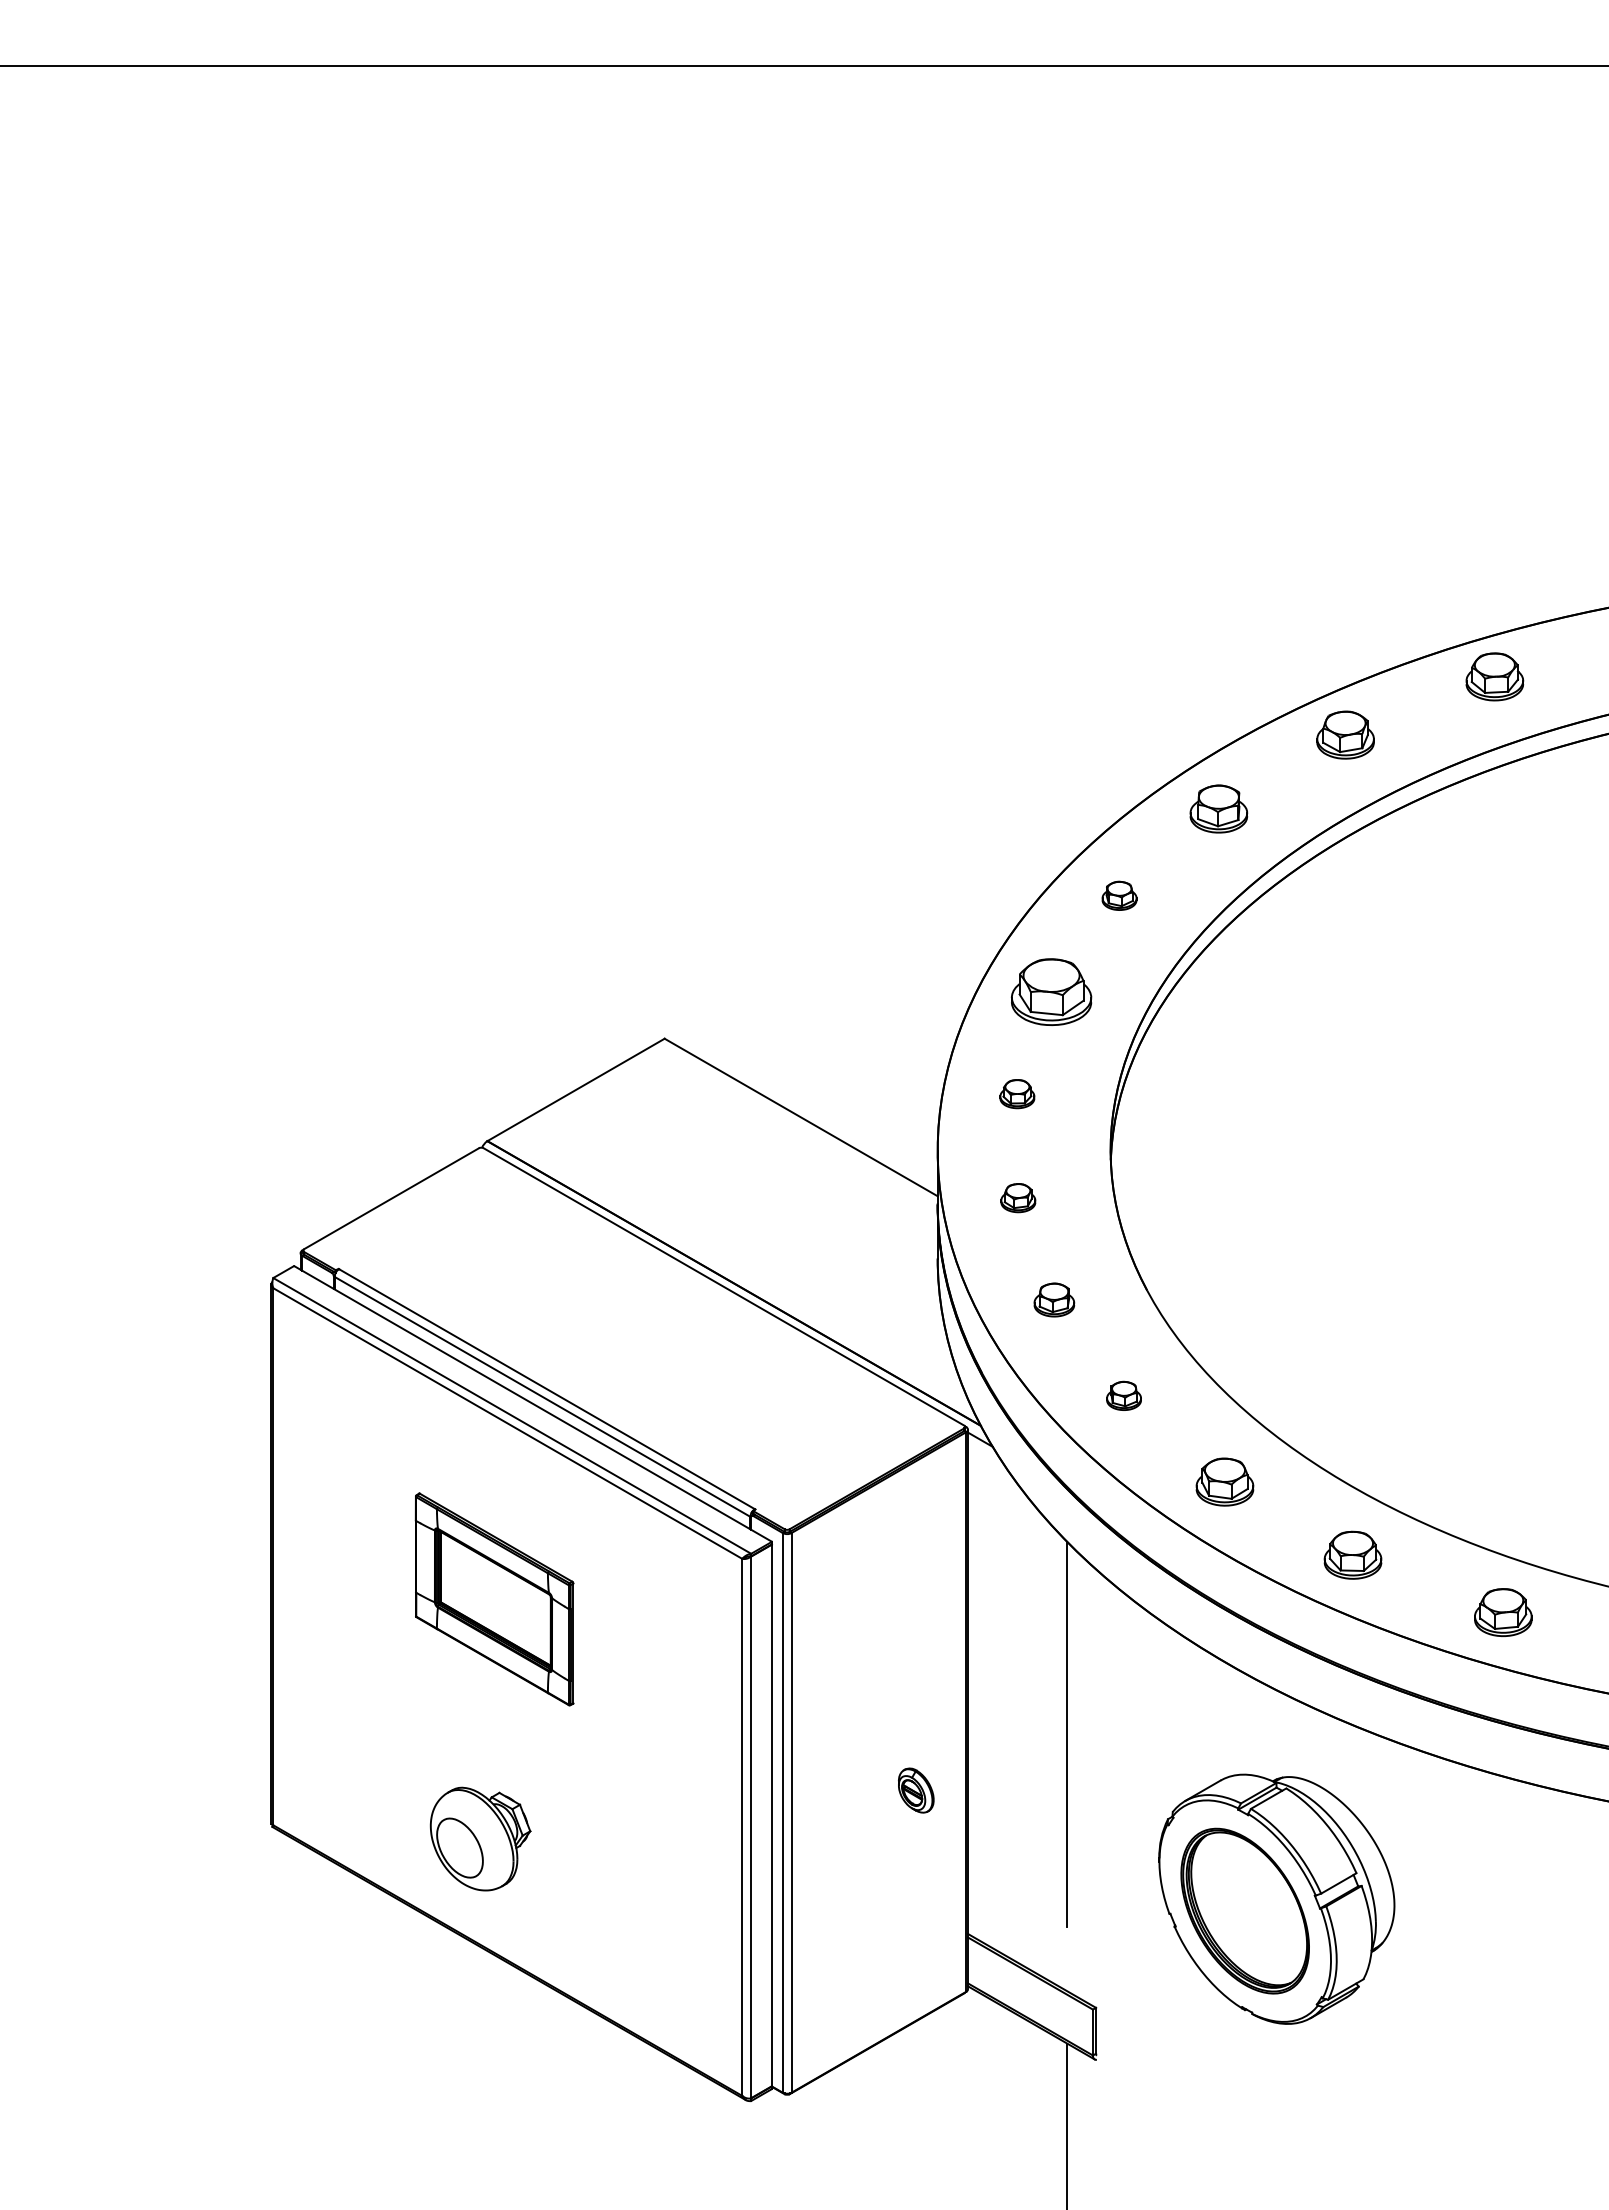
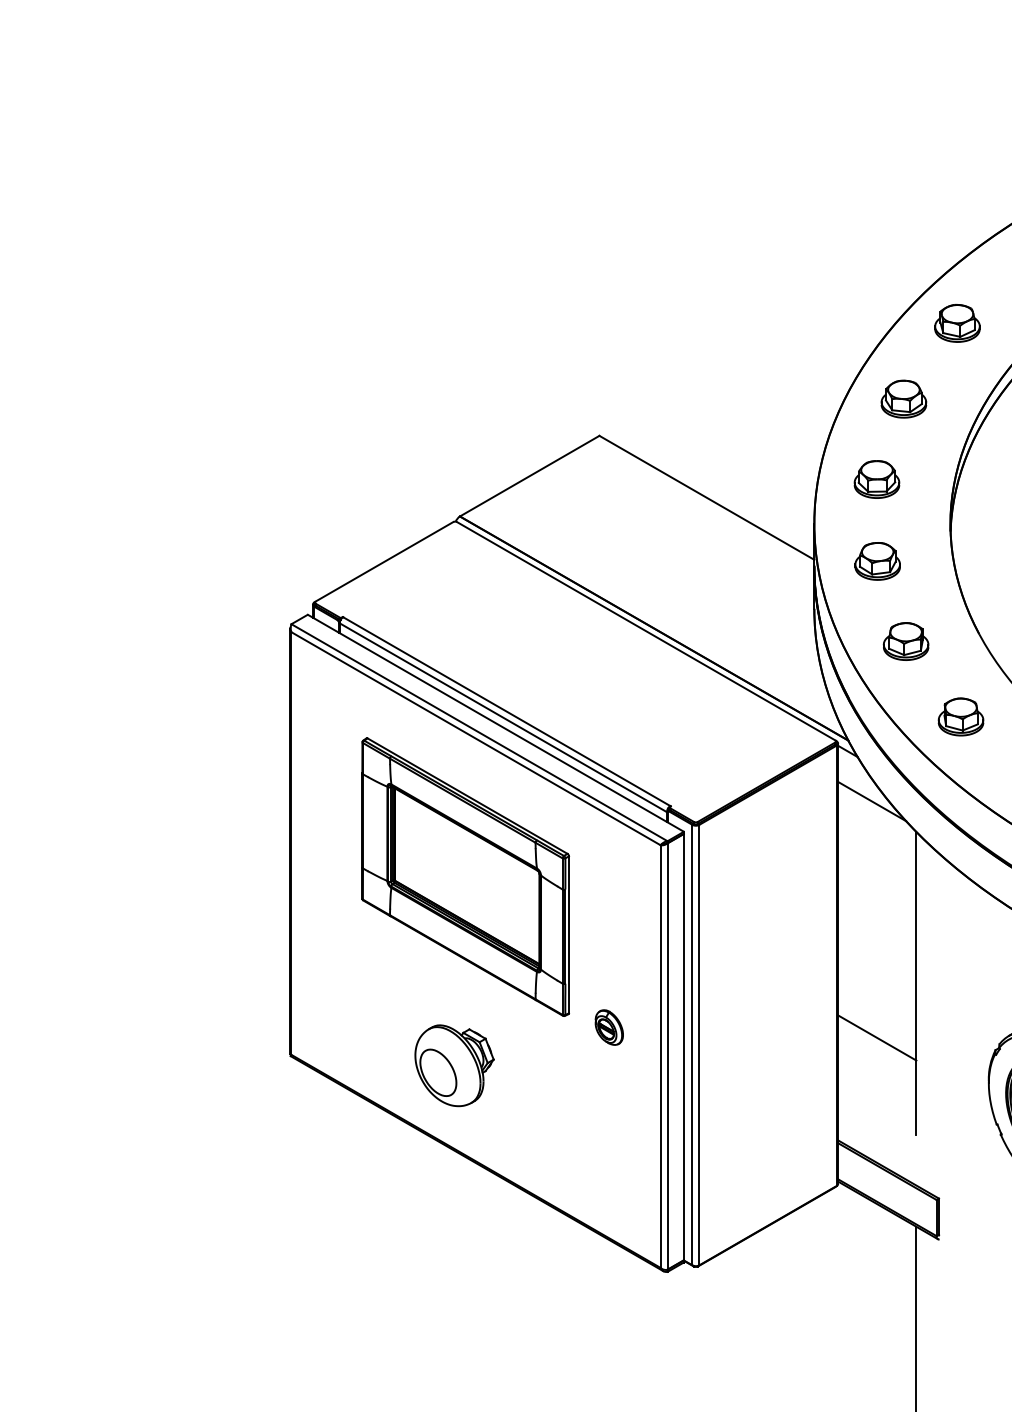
part: (1119, 895) -> (957, 323), size x1.67
part: (1051, 991) -> (903, 398), size x0.71
part: (1017, 1093) -> (877, 478), size x1.67
part: (1018, 1197) -> (877, 560), size x1.67
part: (1054, 1299) -> (906, 641), size x1.43
part: (1123, 1395) -> (960, 716), size x1.67
line: (1011, 1503) -> (872, 801), added
part: (494, 1599) -> (465, 877), size x1.67
part: (916, 1790) -> (609, 1027), moved
line: (1017, 1803) -> (877, 1037), added

